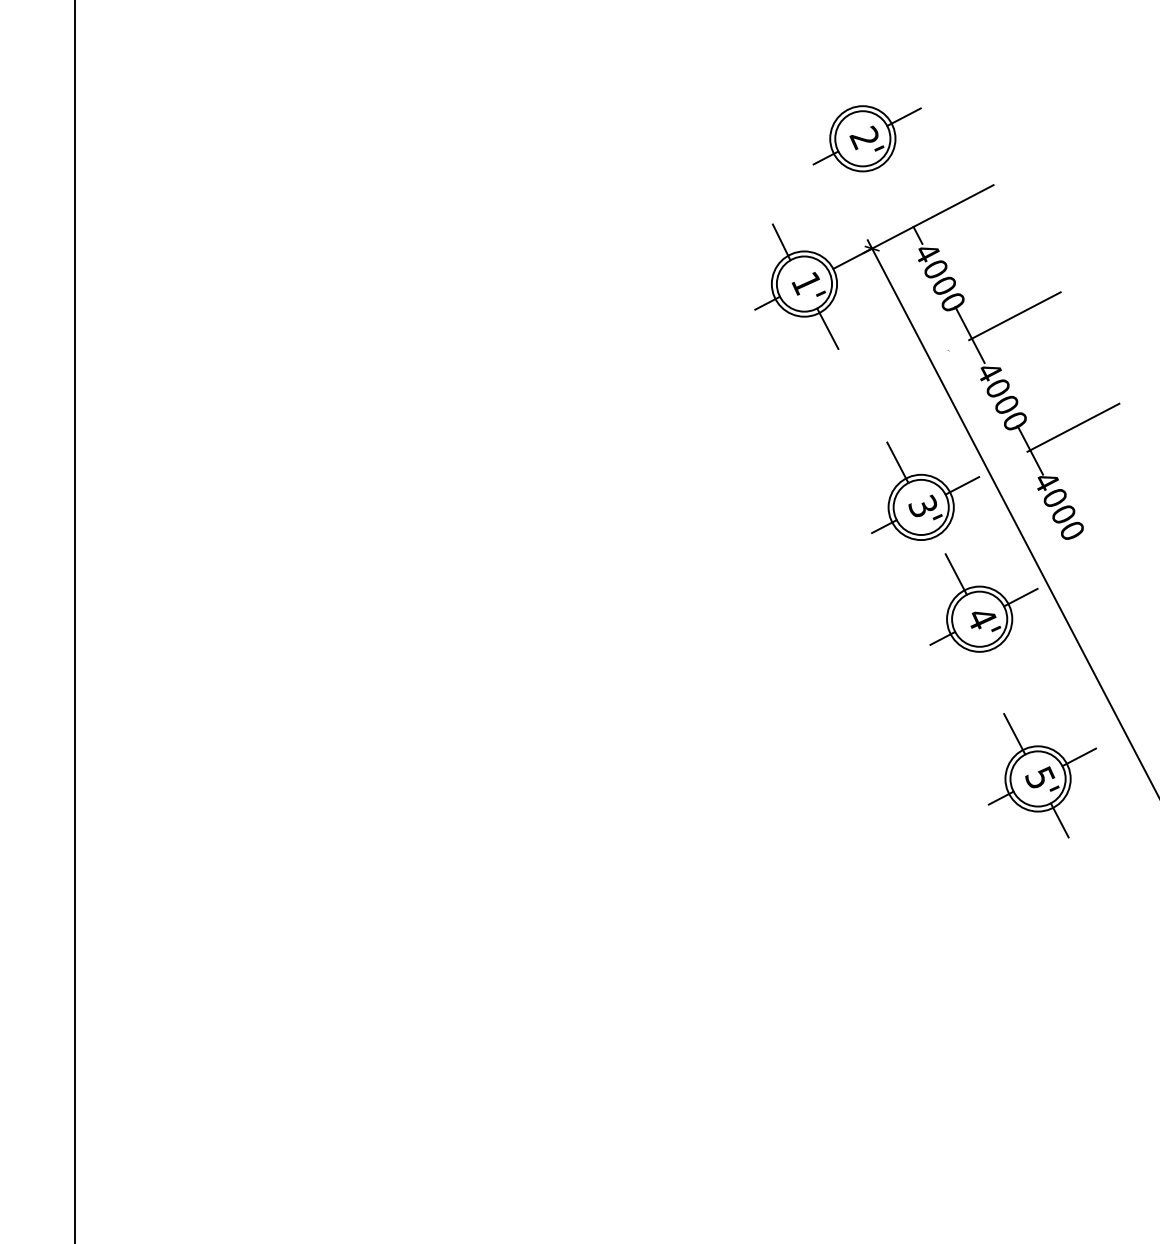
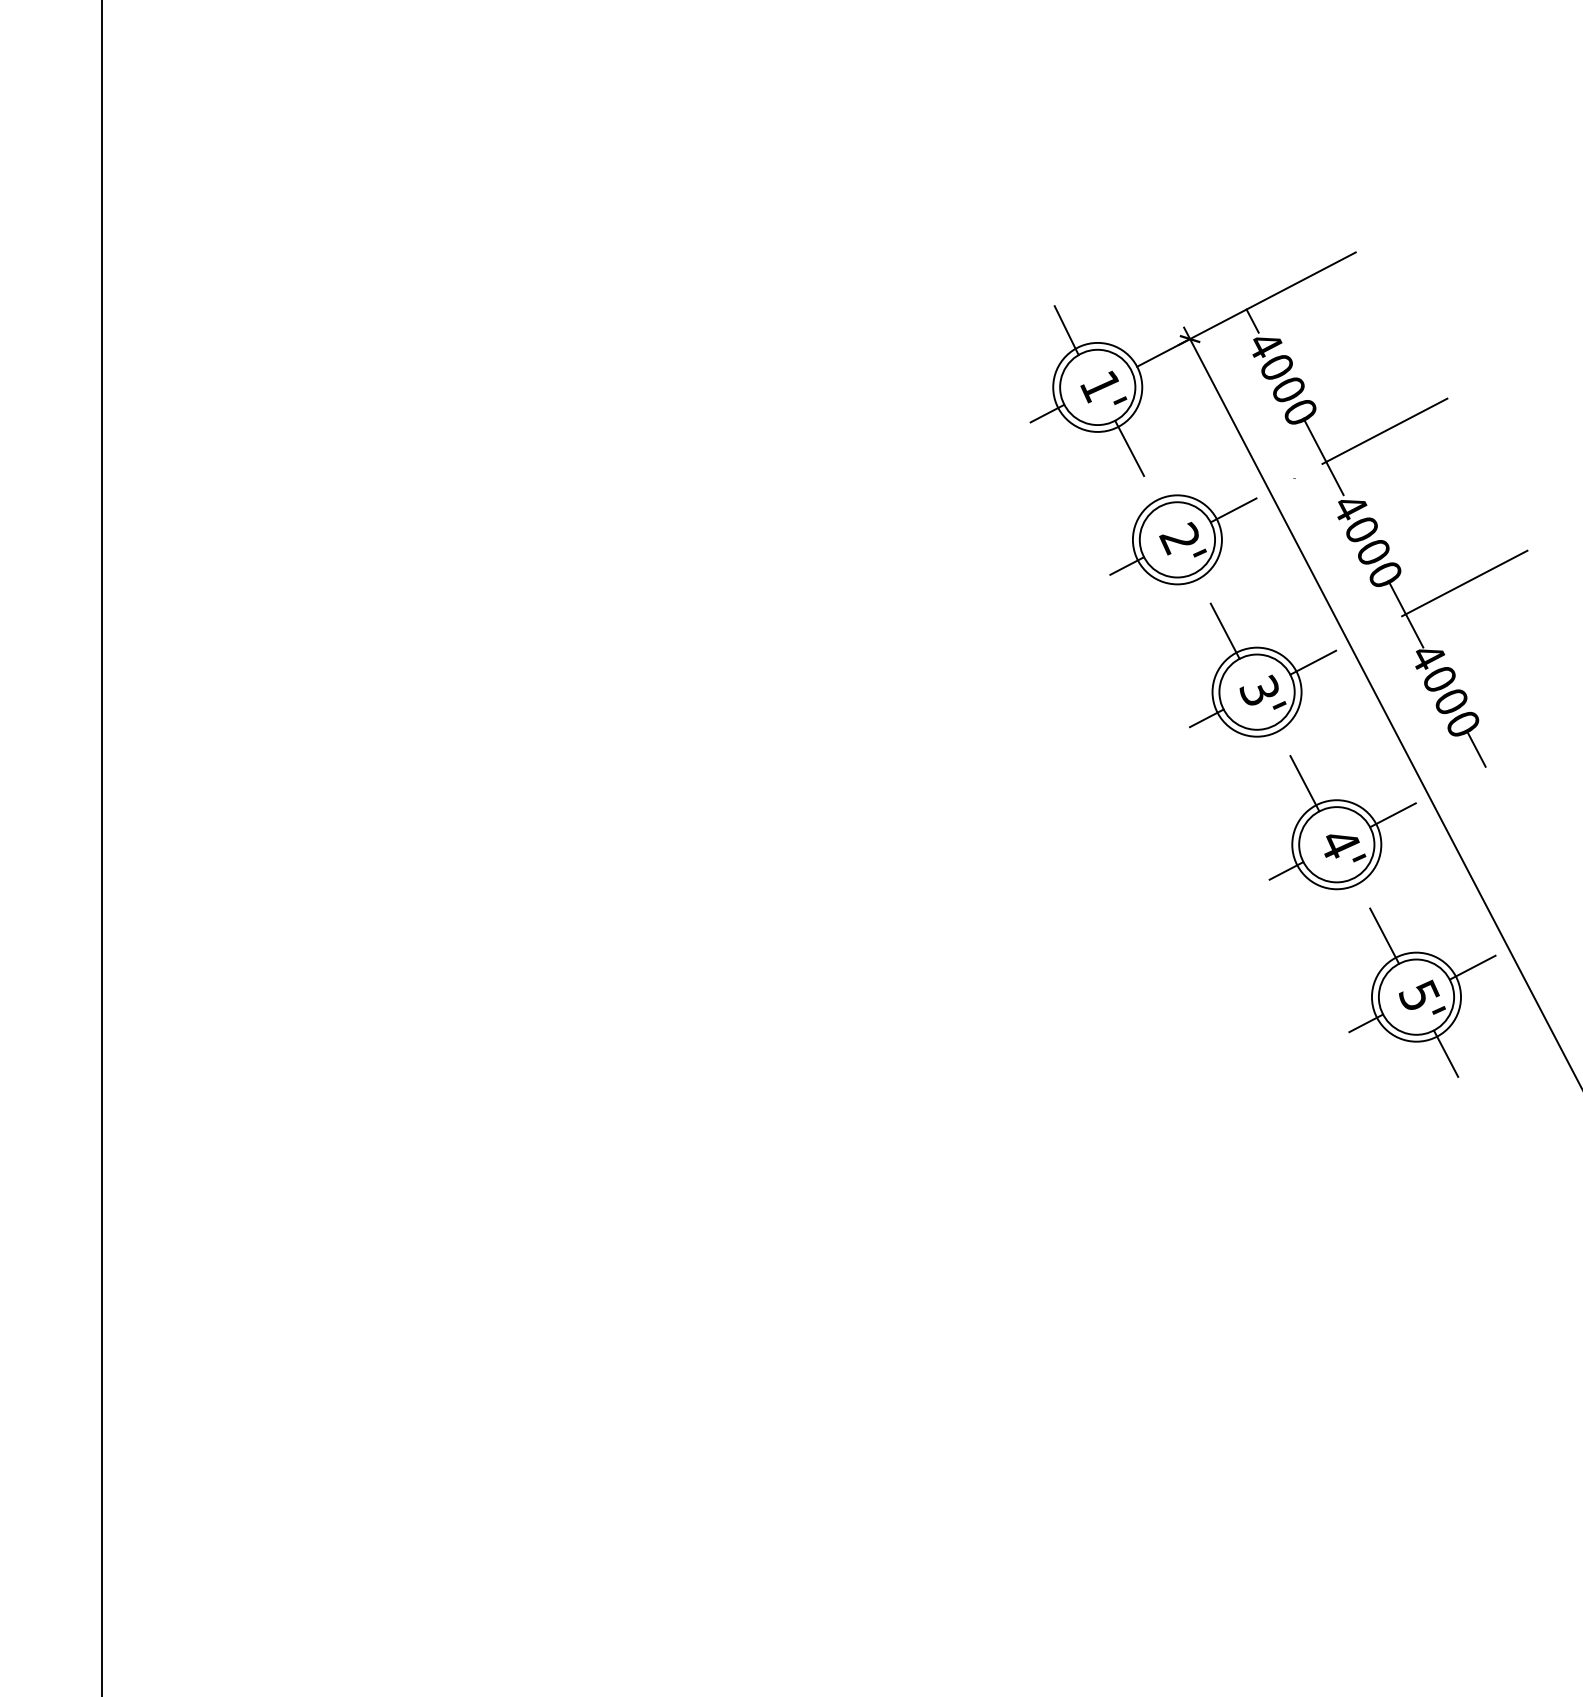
part: (866, 138) -> (1182, 539), moved
line: (1082, 549) -> (1477, 749), added
part: (1041, 775) -> (1421, 992), moved

